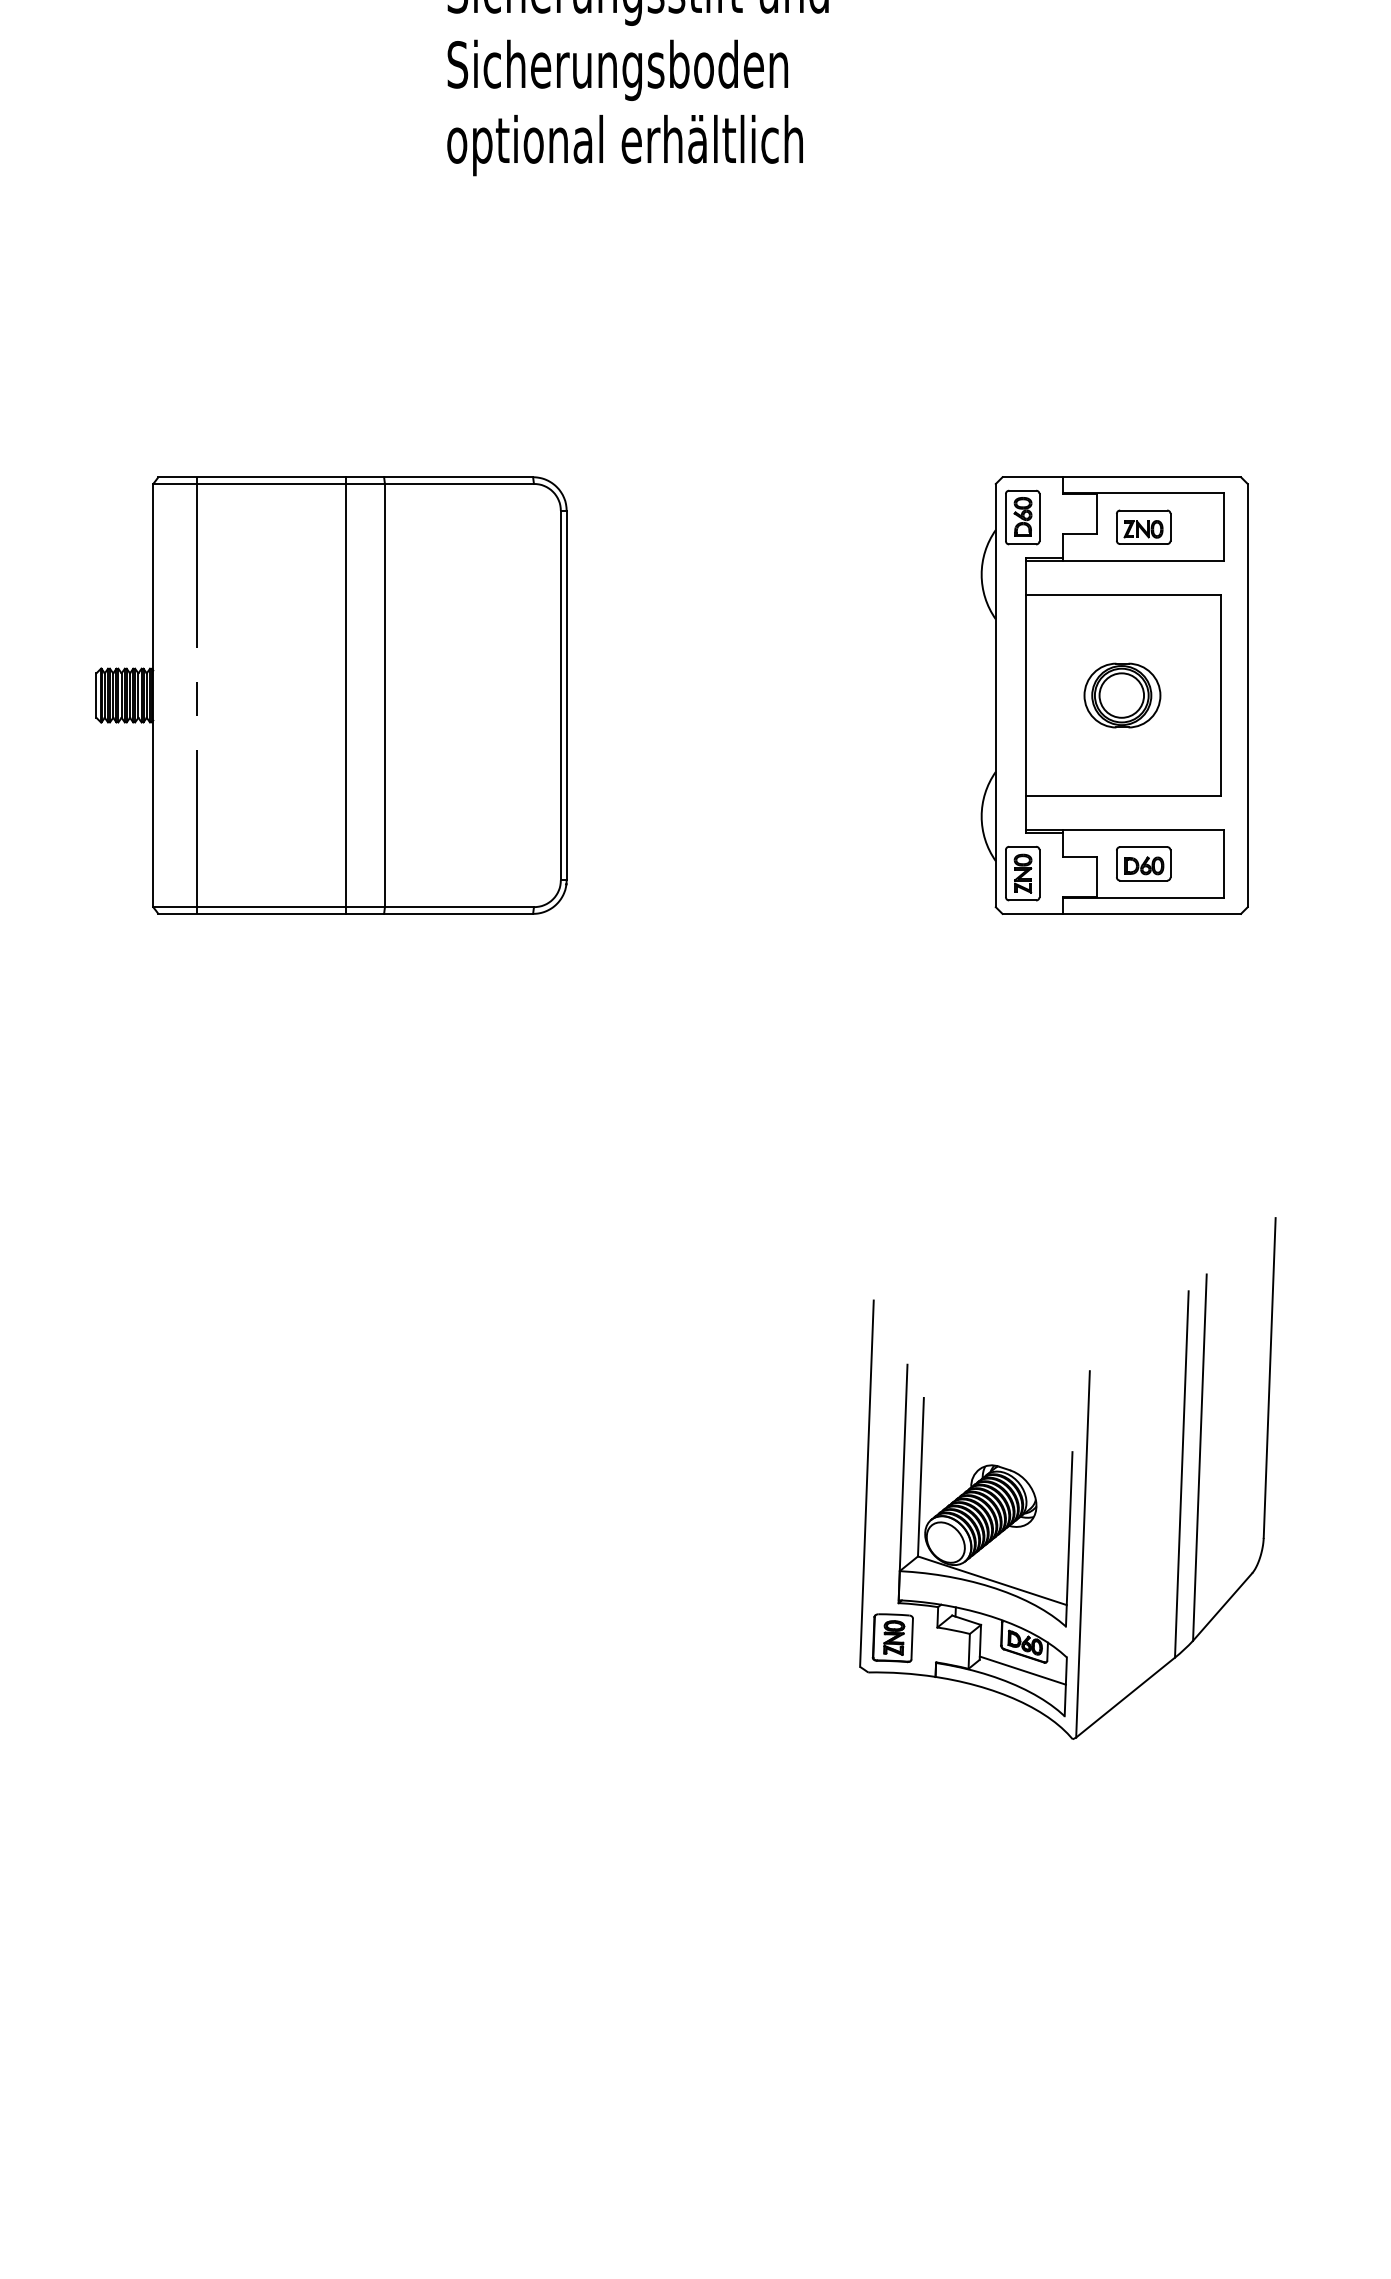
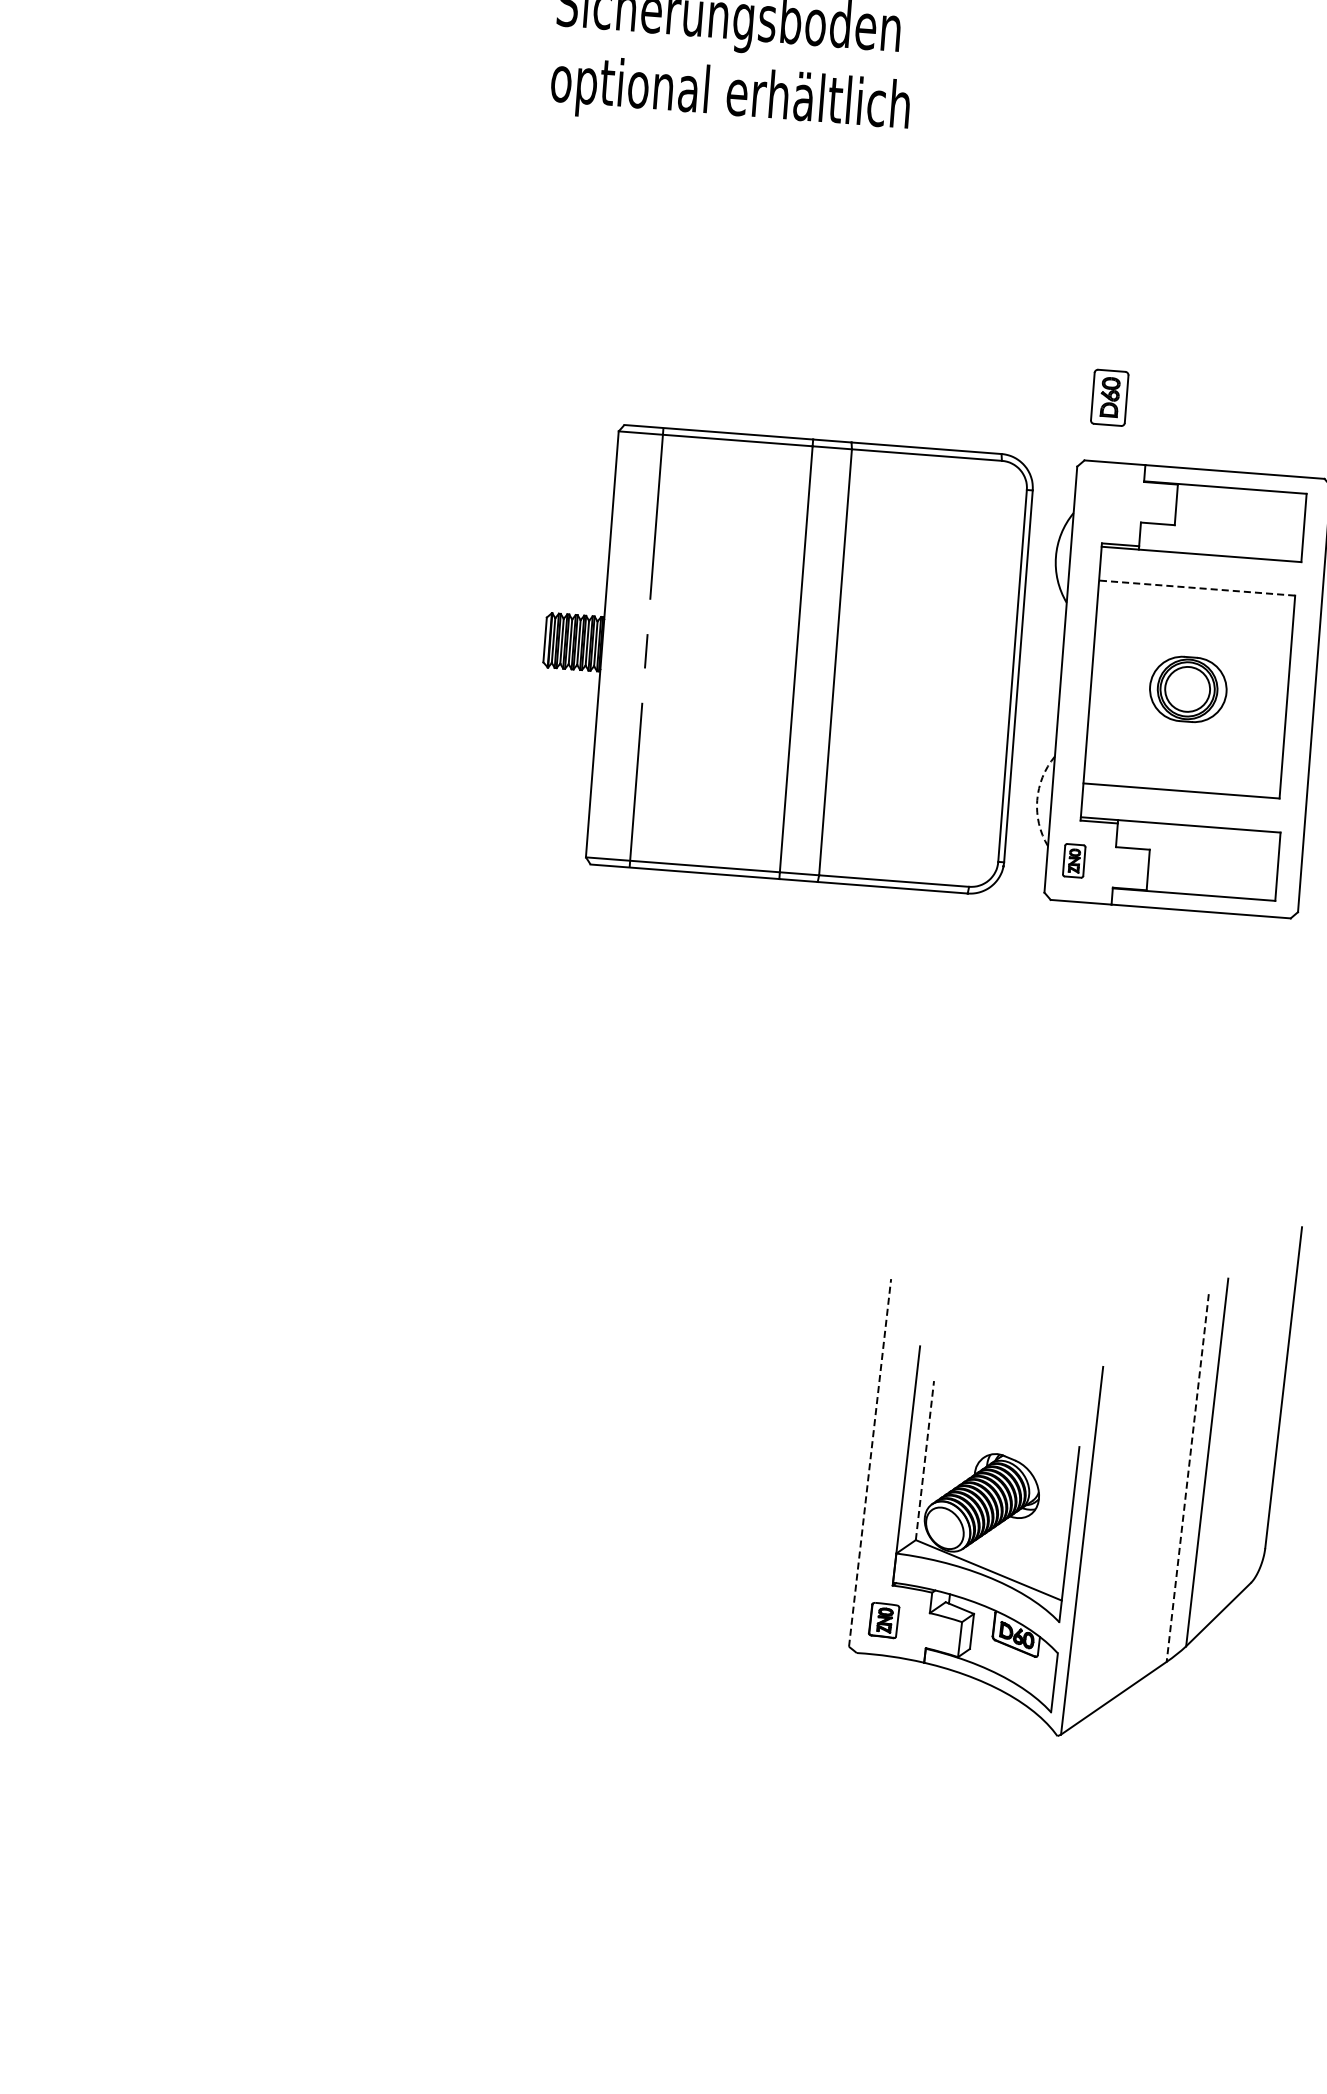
part: (1022, 517) -> (1109, 397), moved
part: (1143, 526) -> (1222, 520), removed
line: (1122, 594) -> (1196, 587), solid -> dashed
part: (331, 695) -> (781, 658), moved
arc: (981, 816) -> (1037, 800), solid -> dashed
part: (1143, 863) -> (1196, 860), removed
part: (1022, 873) -> (1073, 860), size x0.6
line: (1181, 1474) -> (1187, 1478), solid -> dashed
line: (920, 1476) -> (924, 1459), solid -> dashed
line: (866, 1483) -> (869, 1462), solid -> dashed
part: (892, 1638) -> (883, 1620), size x0.7
line: (1022, 1670) -> (1012, 1662), removed

